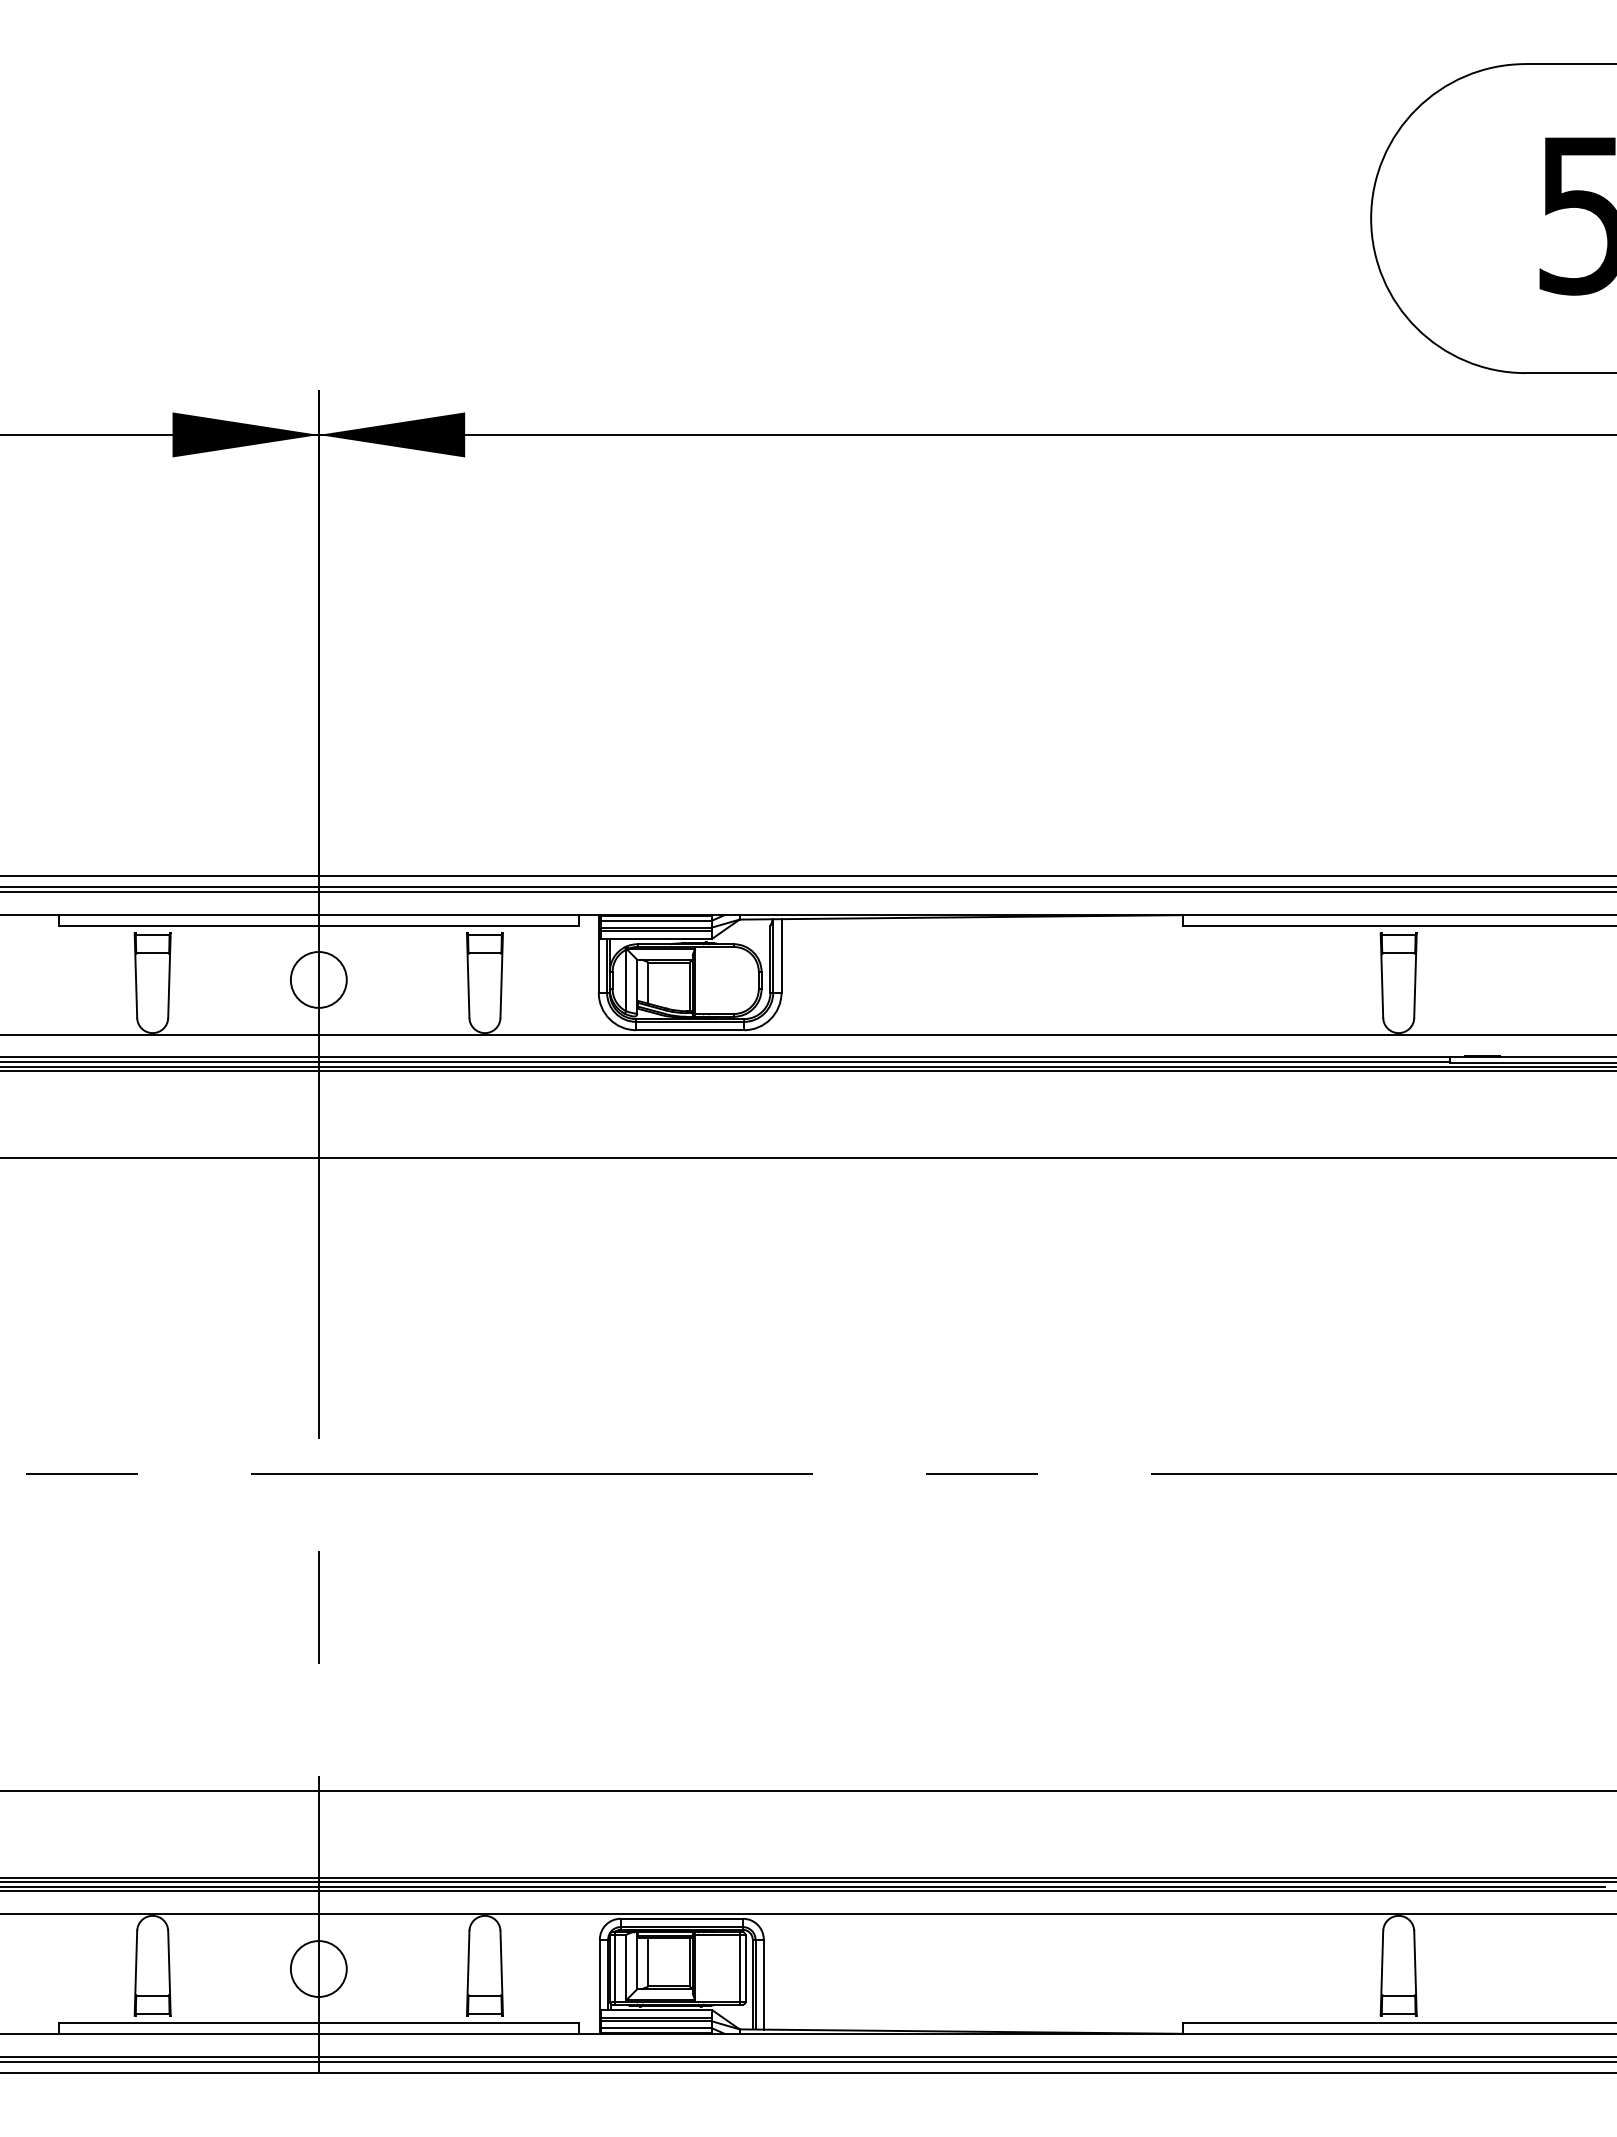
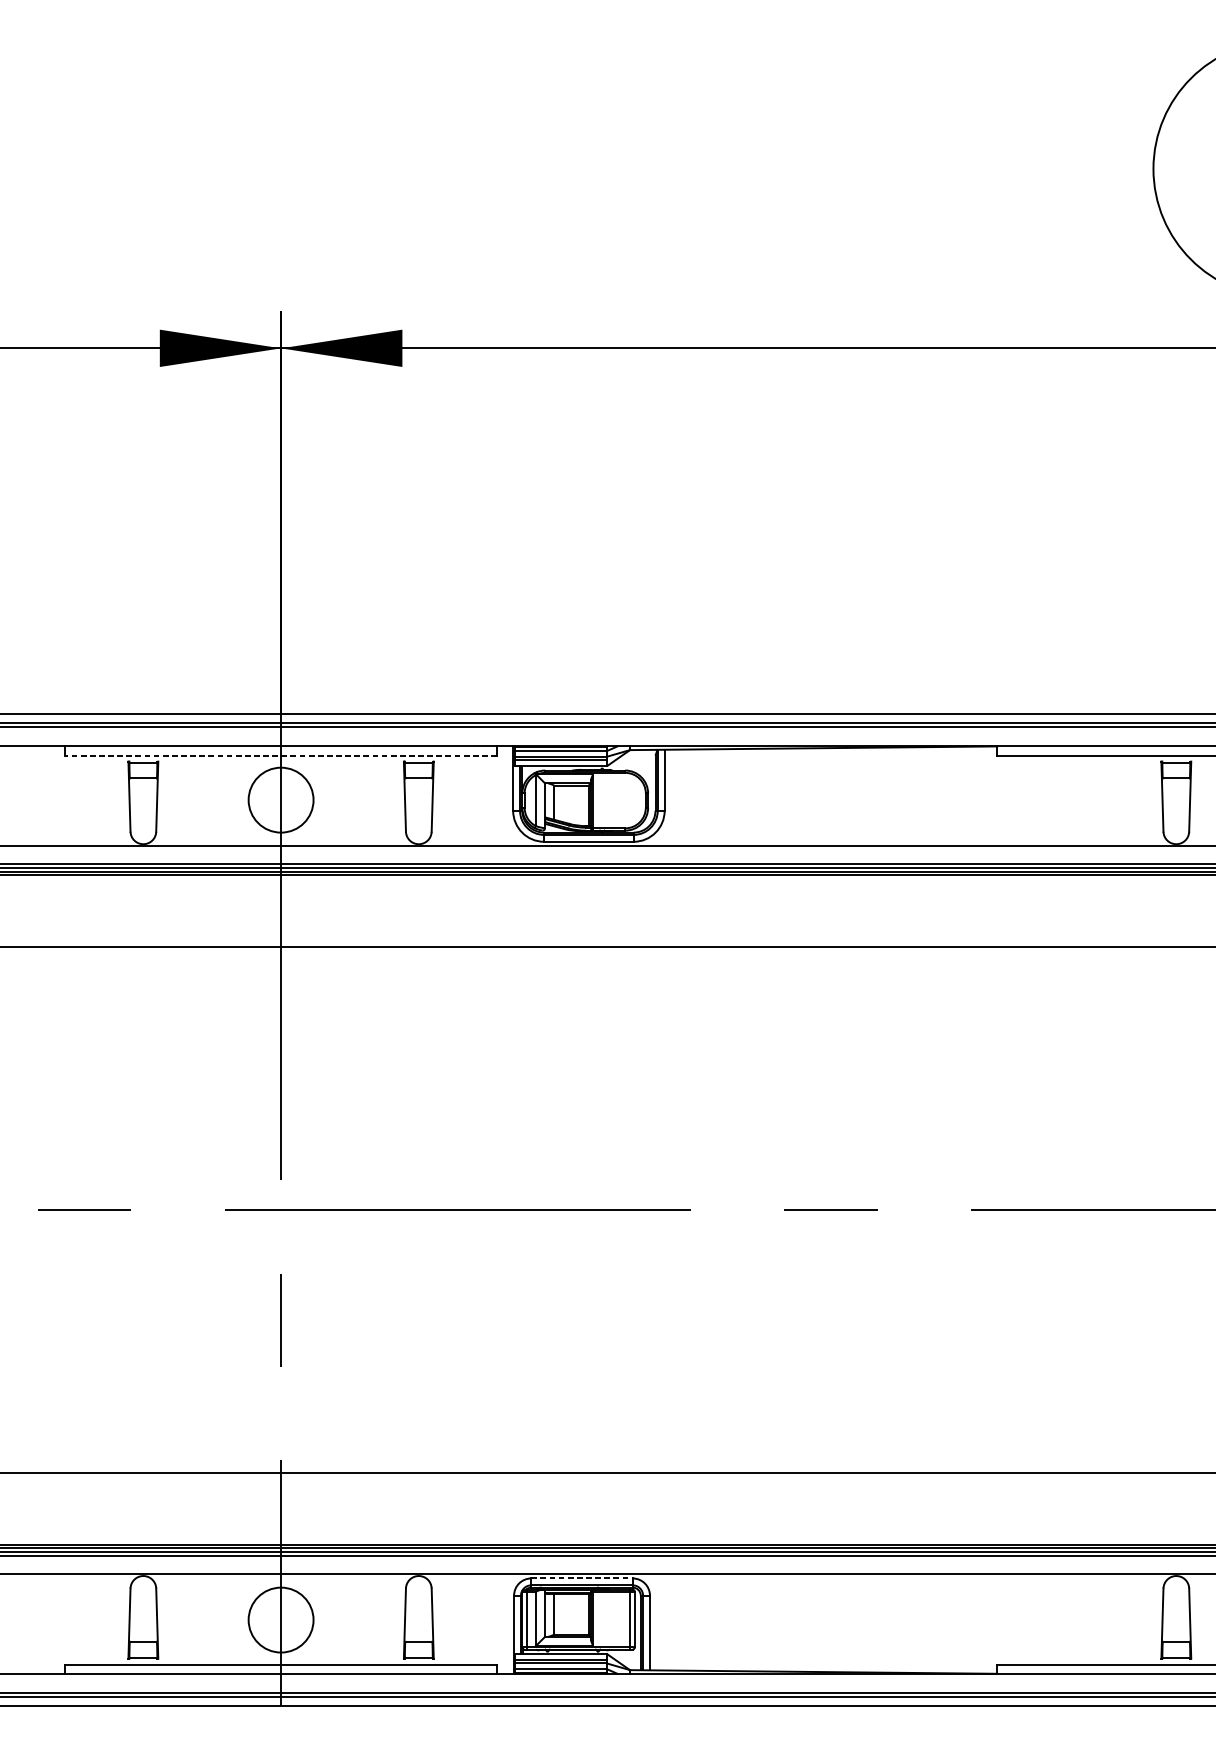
line: (318, 926) -> (280, 755), solid -> dashed
circle: (318, 979) -> (280, 799), size x1.4
line: (682, 1918) -> (582, 1578), solid -> dashed
circle: (318, 1968) -> (280, 1619), size x1.4

